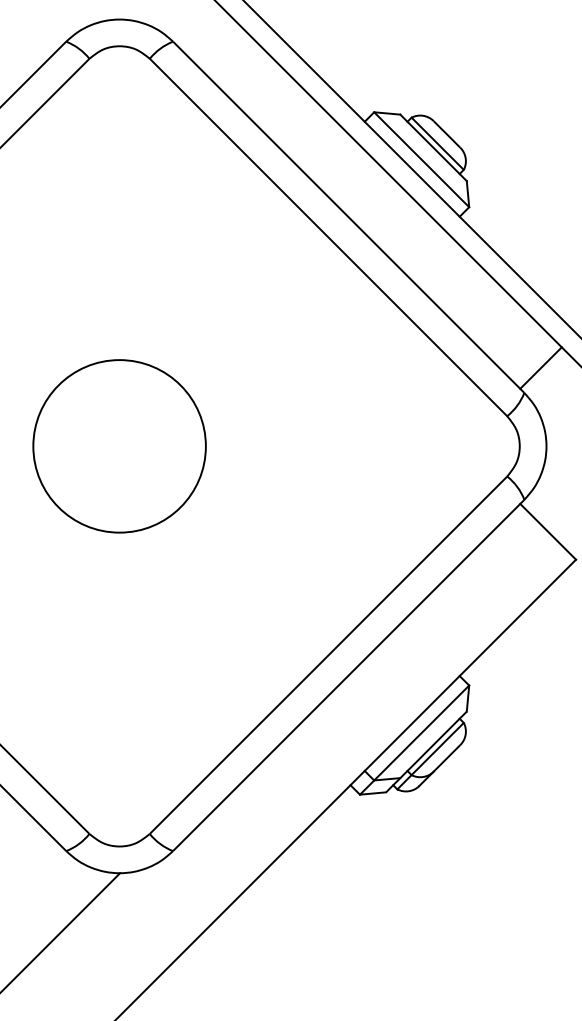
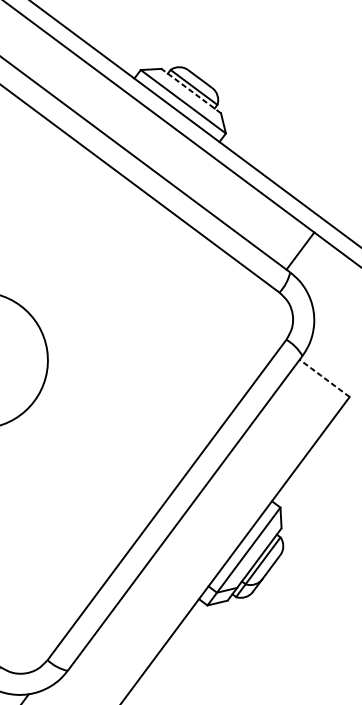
line: (433, 147) -> (191, 90), solid -> dashed
line: (547, 531) -> (324, 378), solid -> dashed

